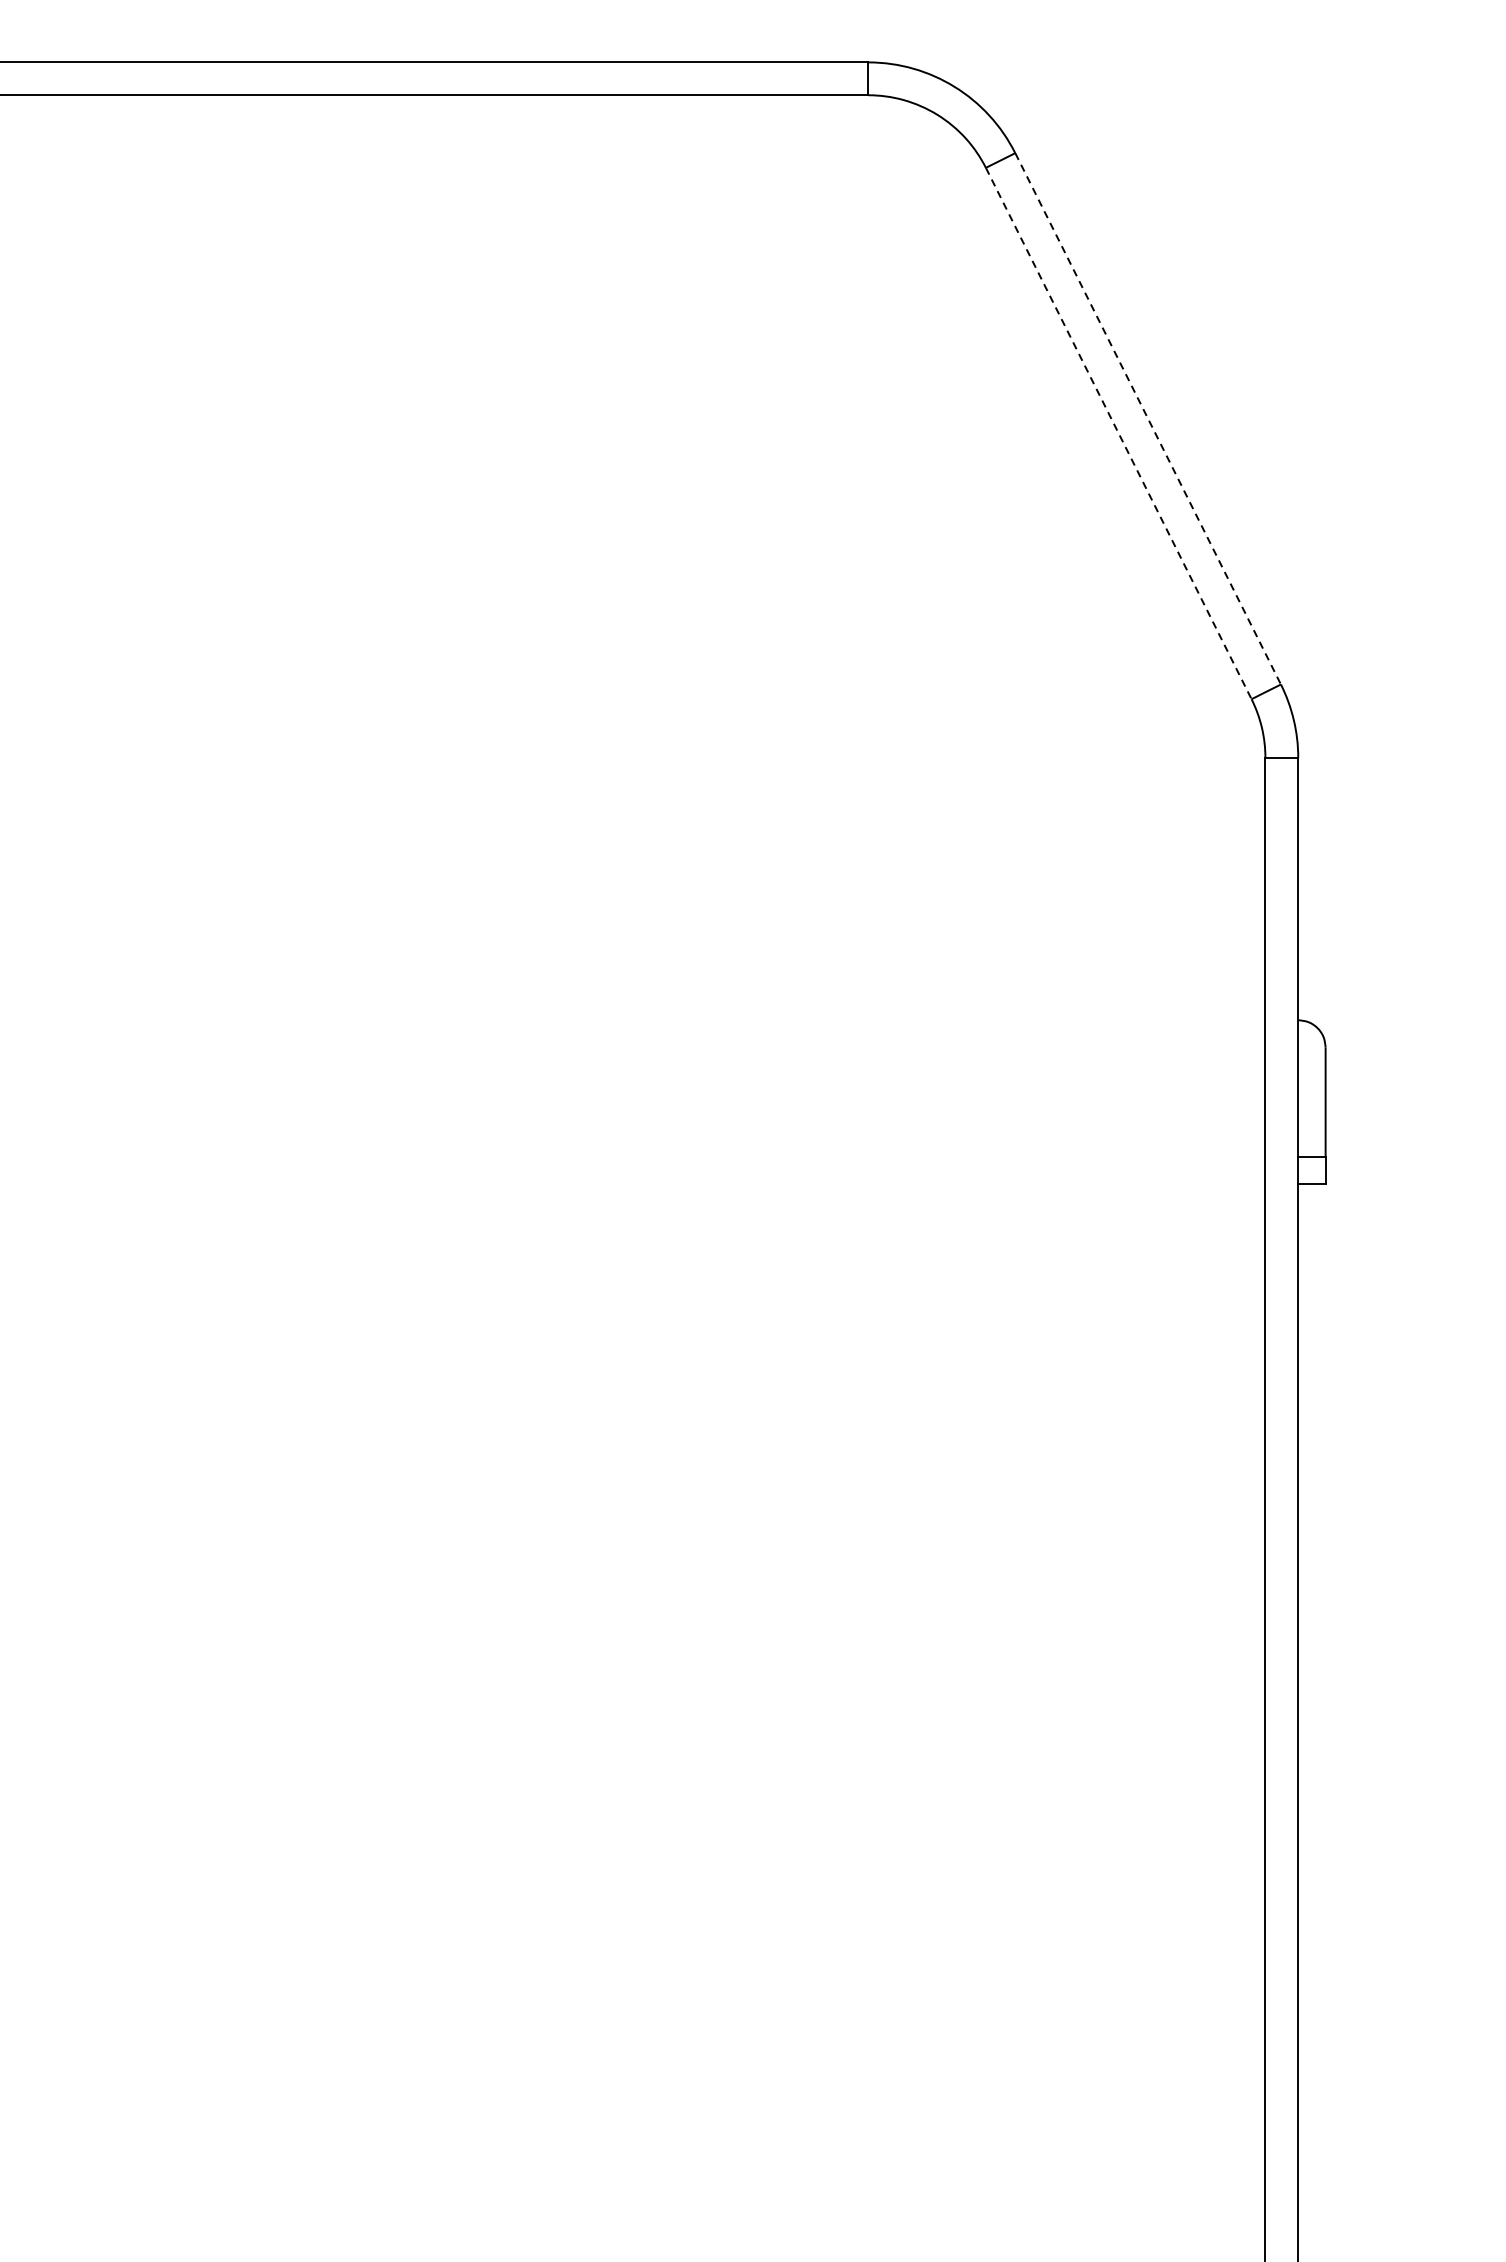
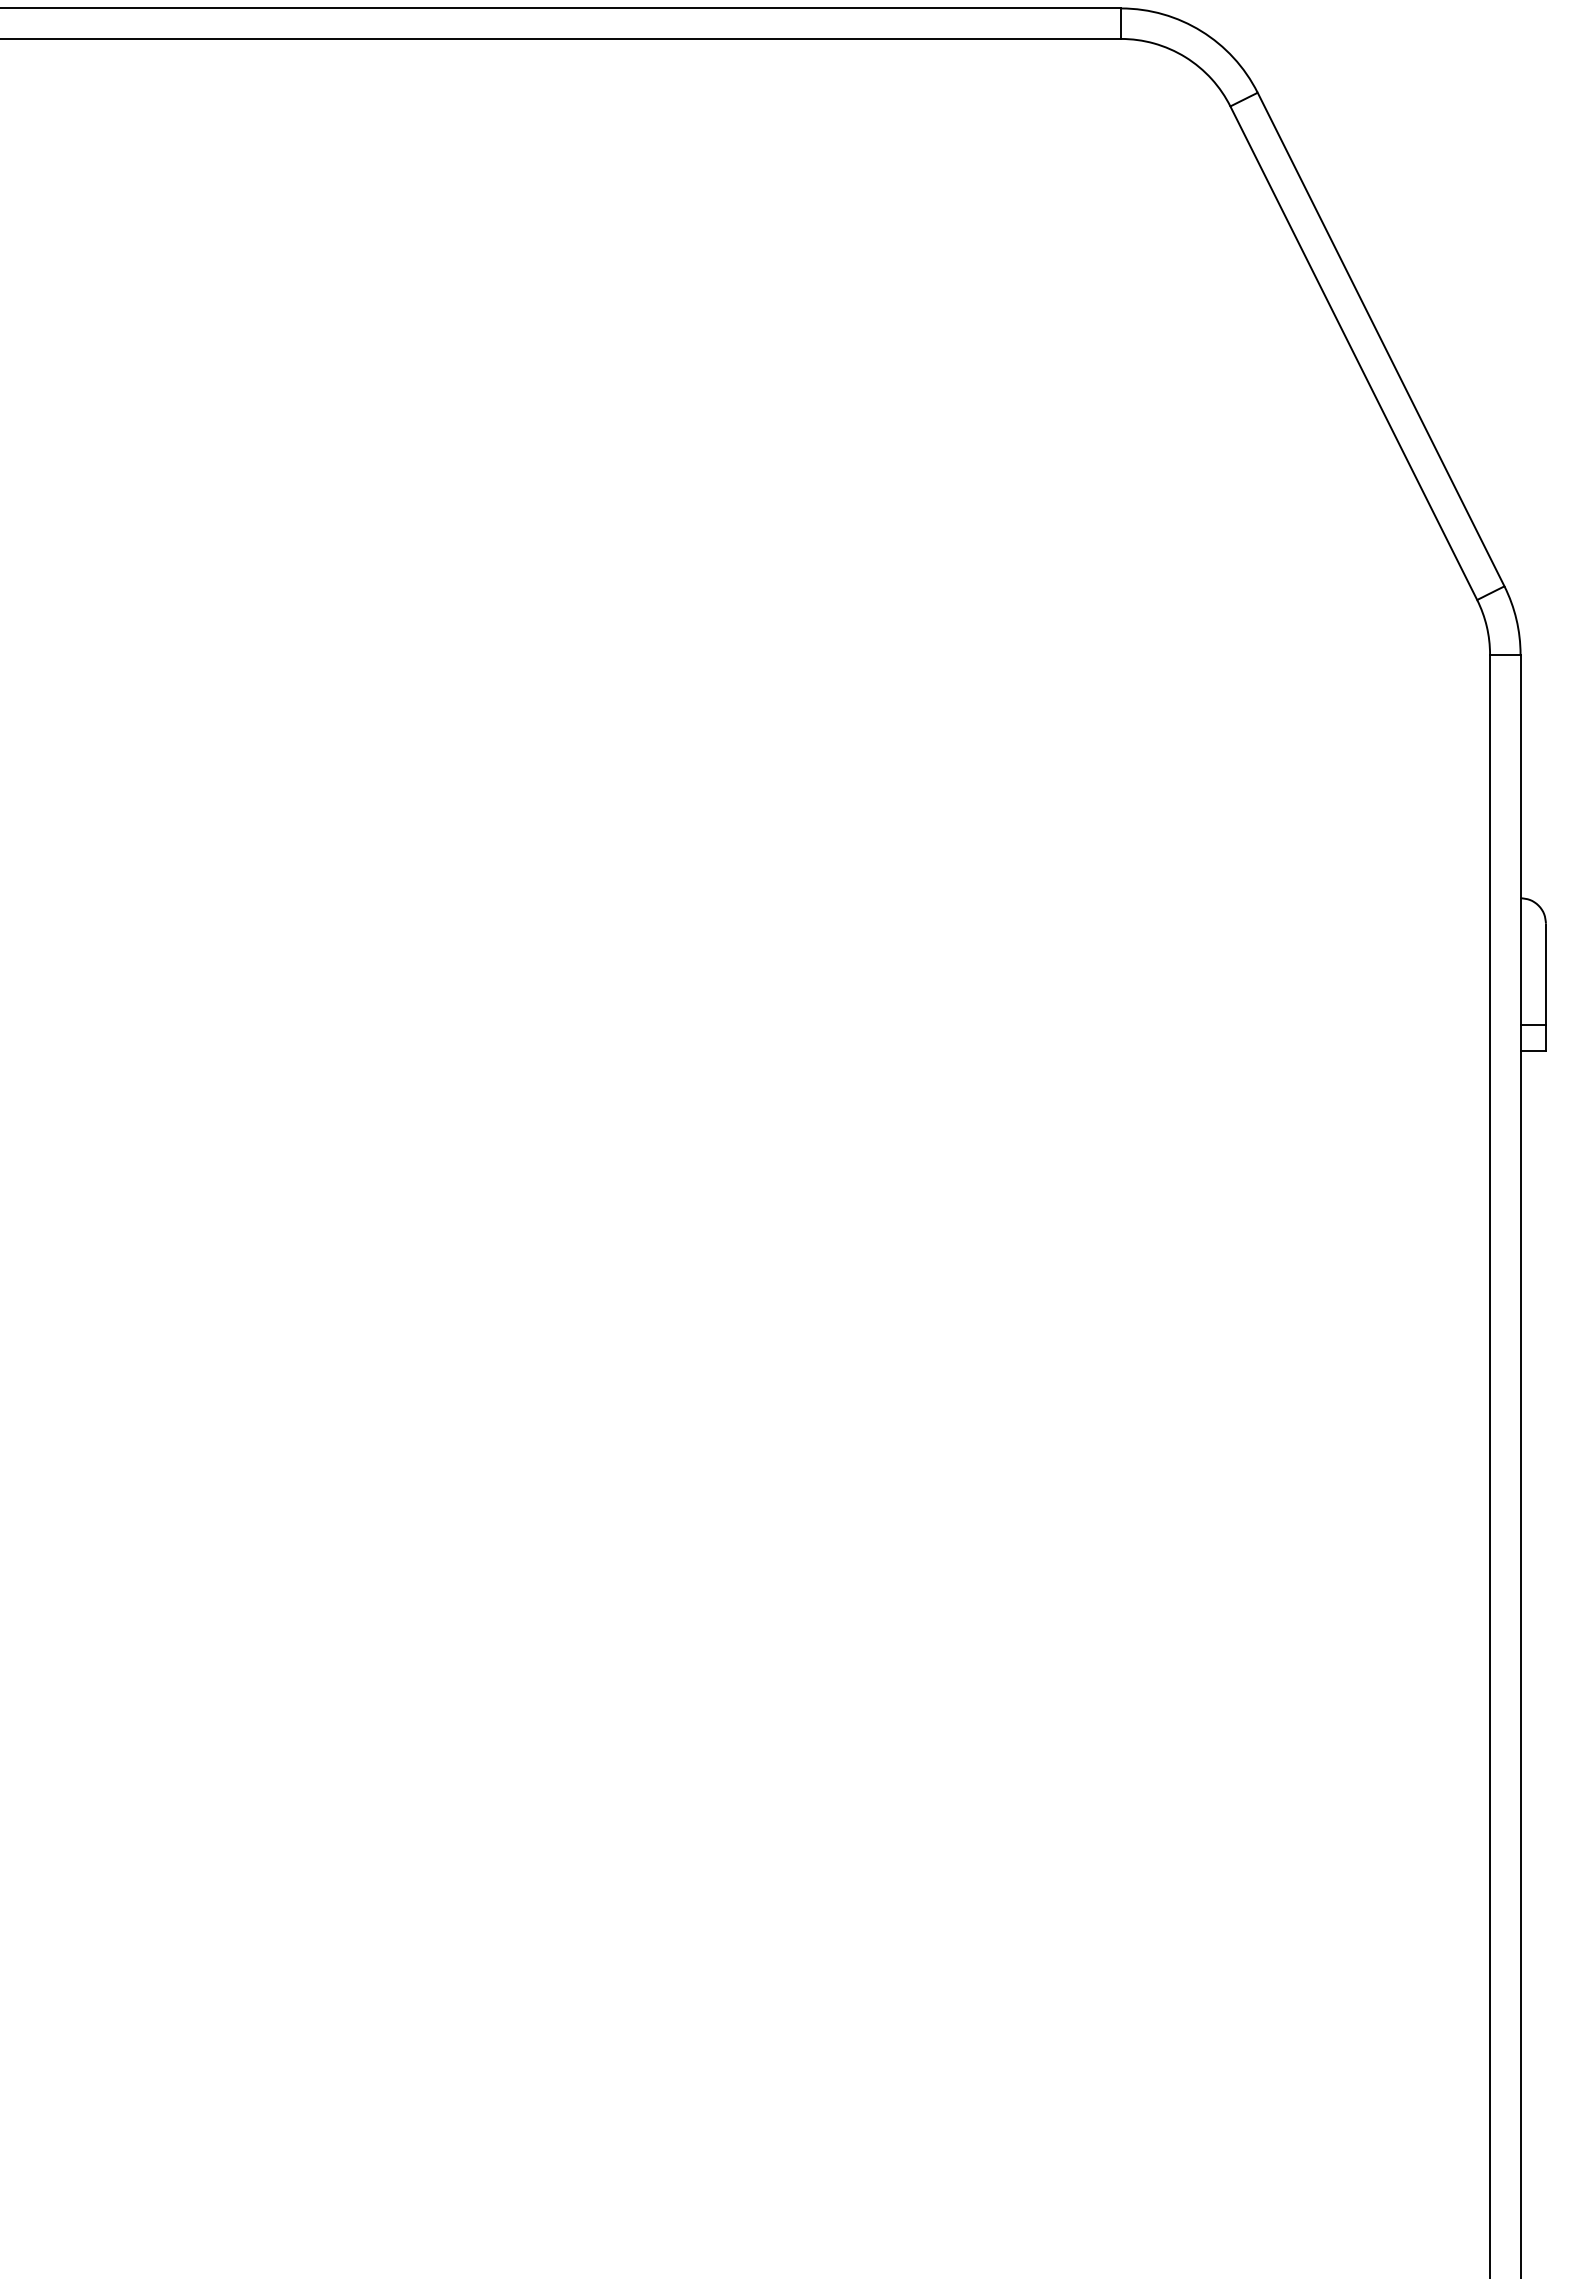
line: (1148, 418) -> (1381, 339), dashed -> solid
line: (1118, 433) -> (1353, 353), dashed -> solid

